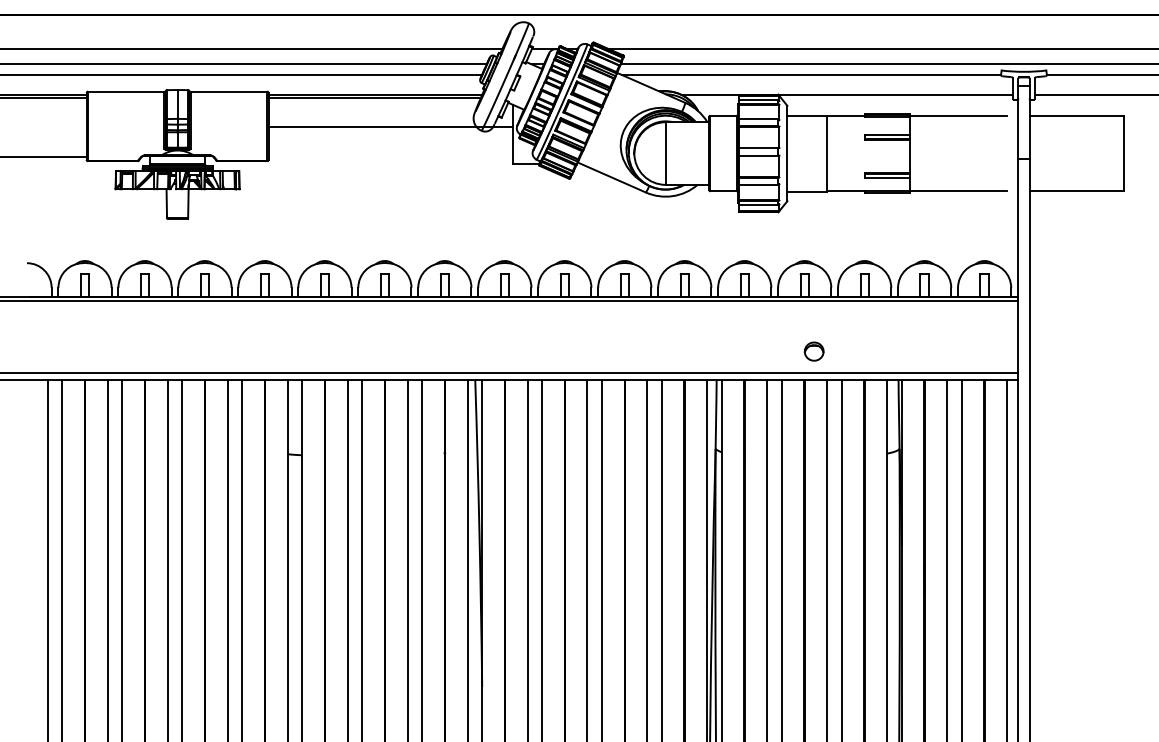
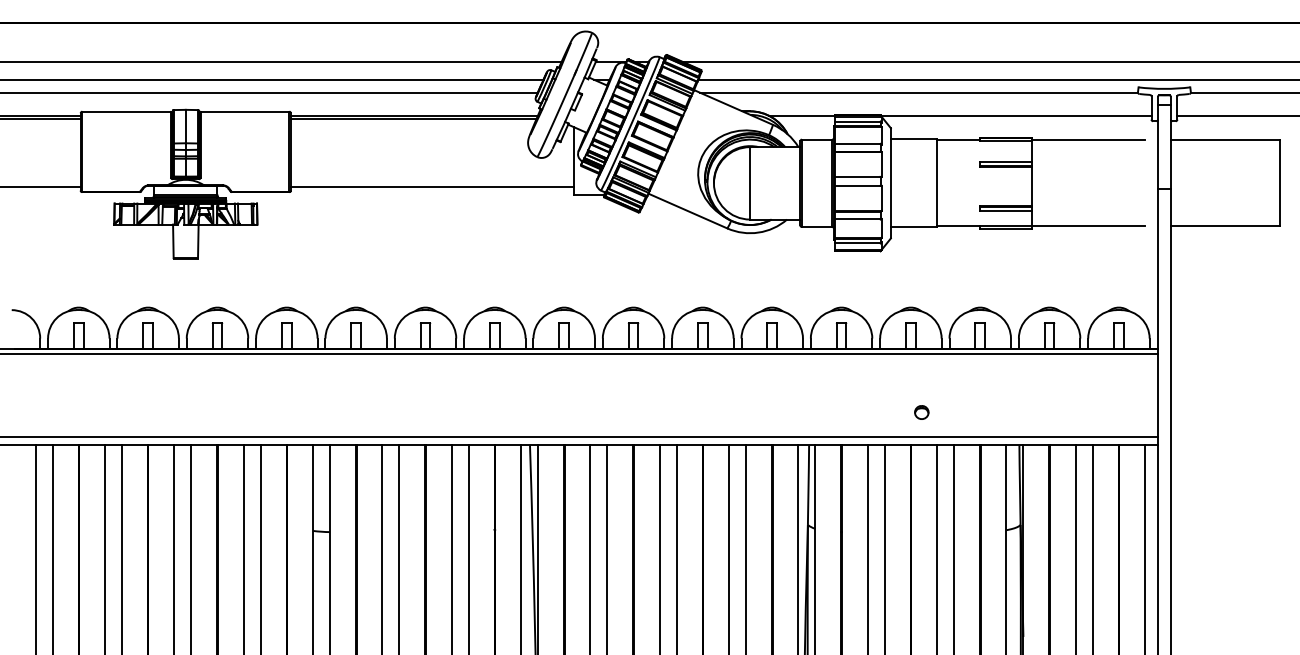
line: (390, 127) -> (431, 187), moved
part: (813, 351) -> (921, 412), size x0.62

